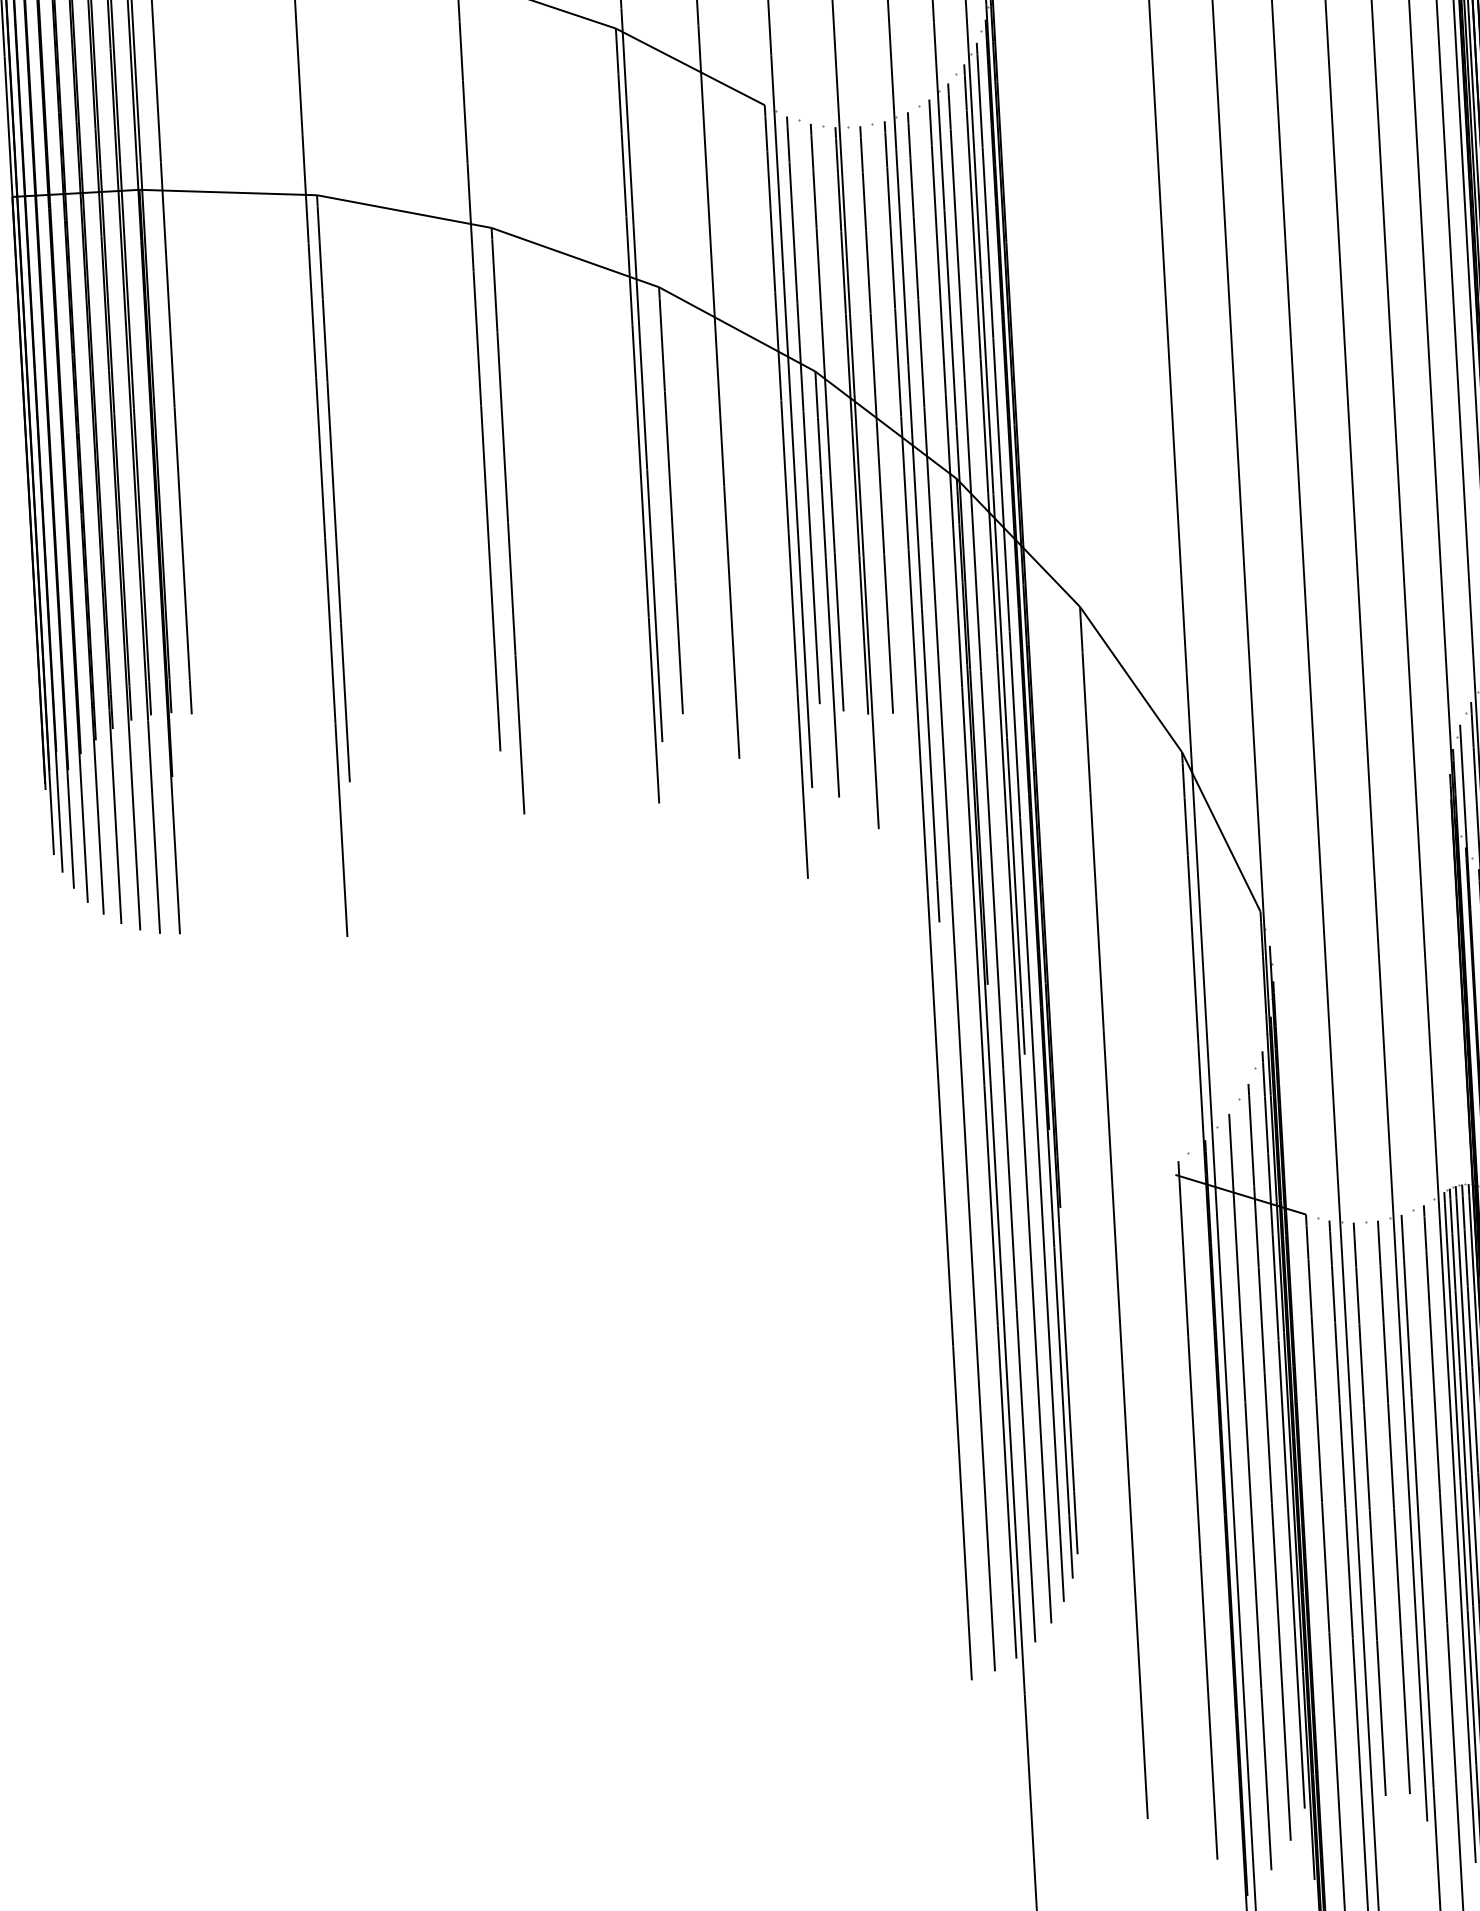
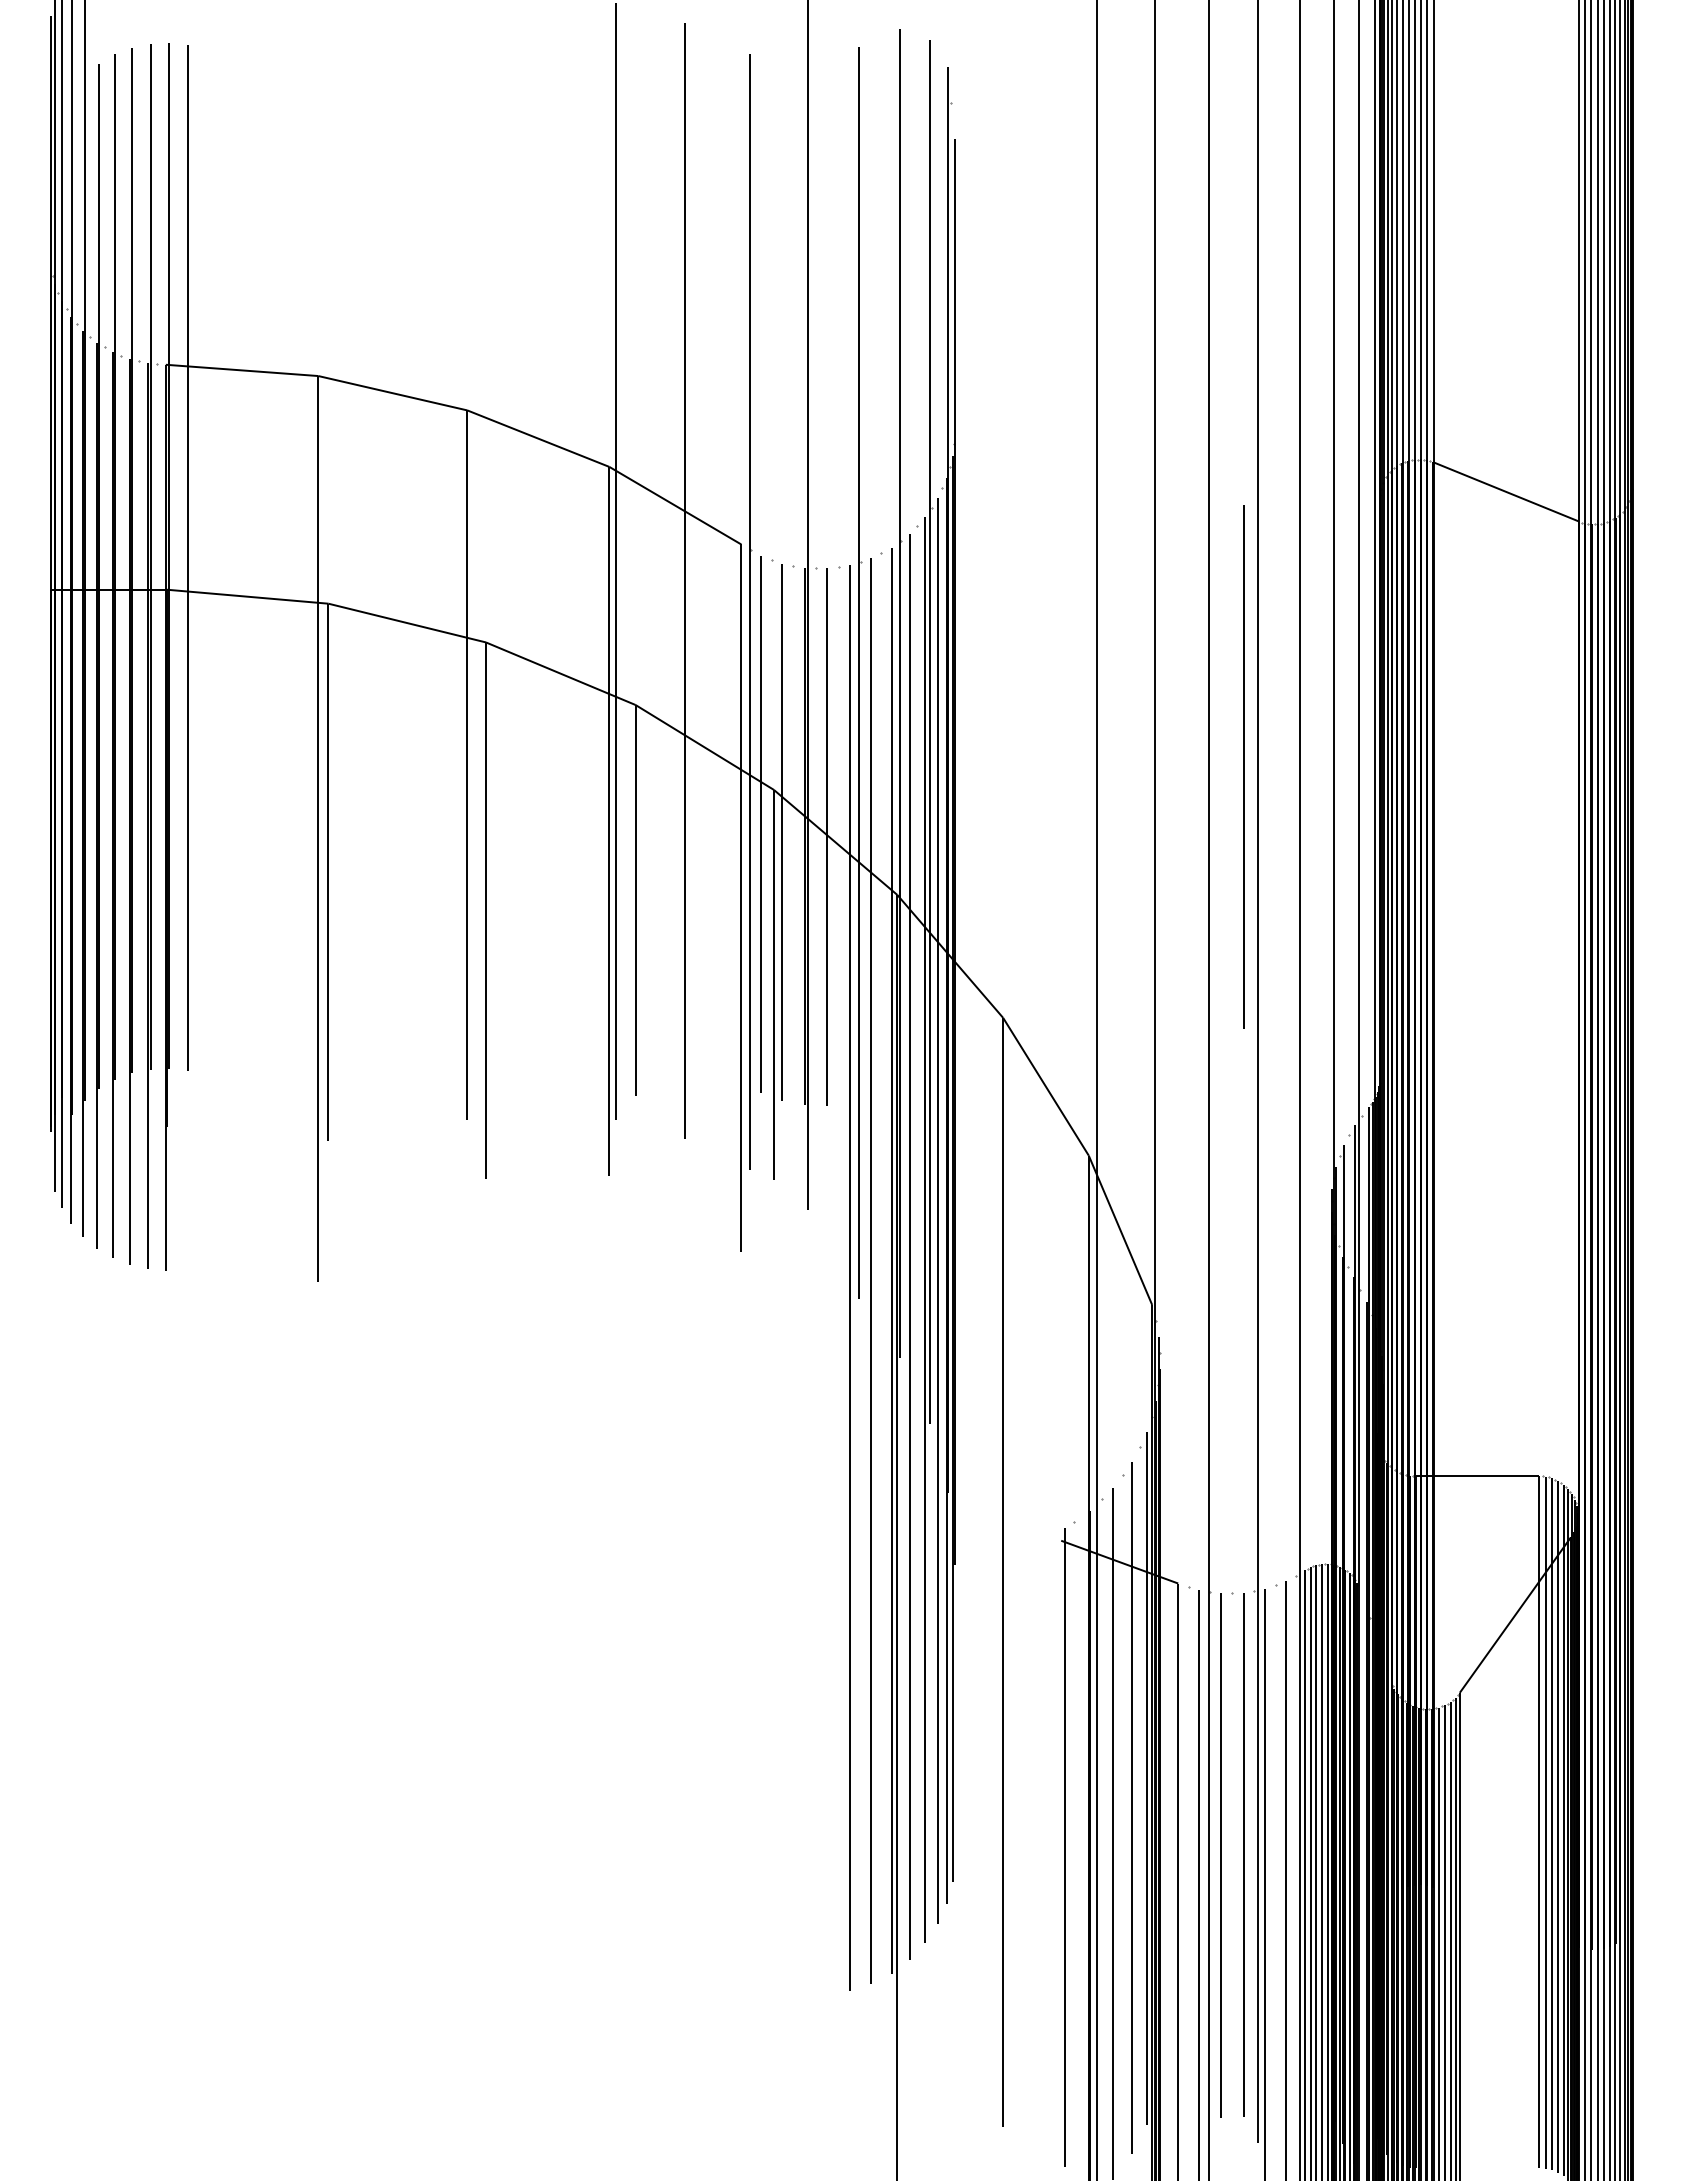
line: (1327, 317) -> (1243, 766), added

